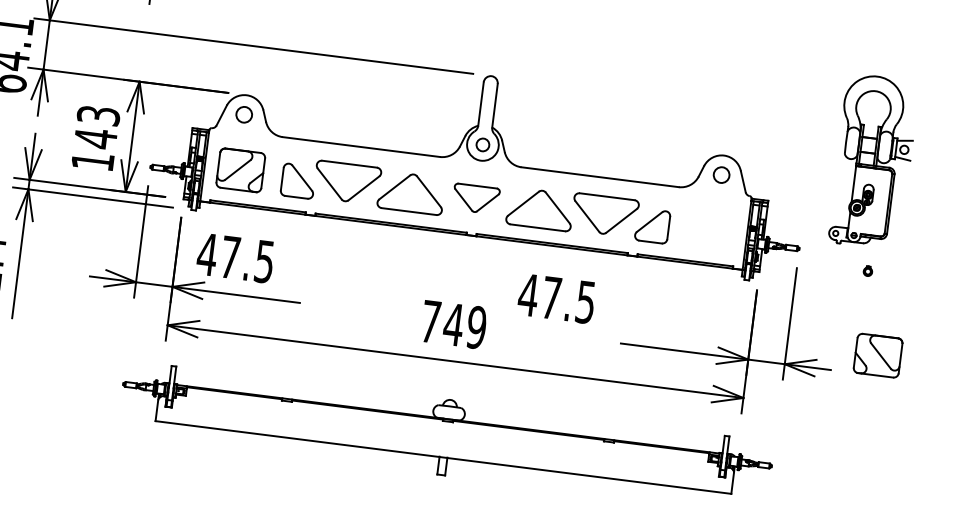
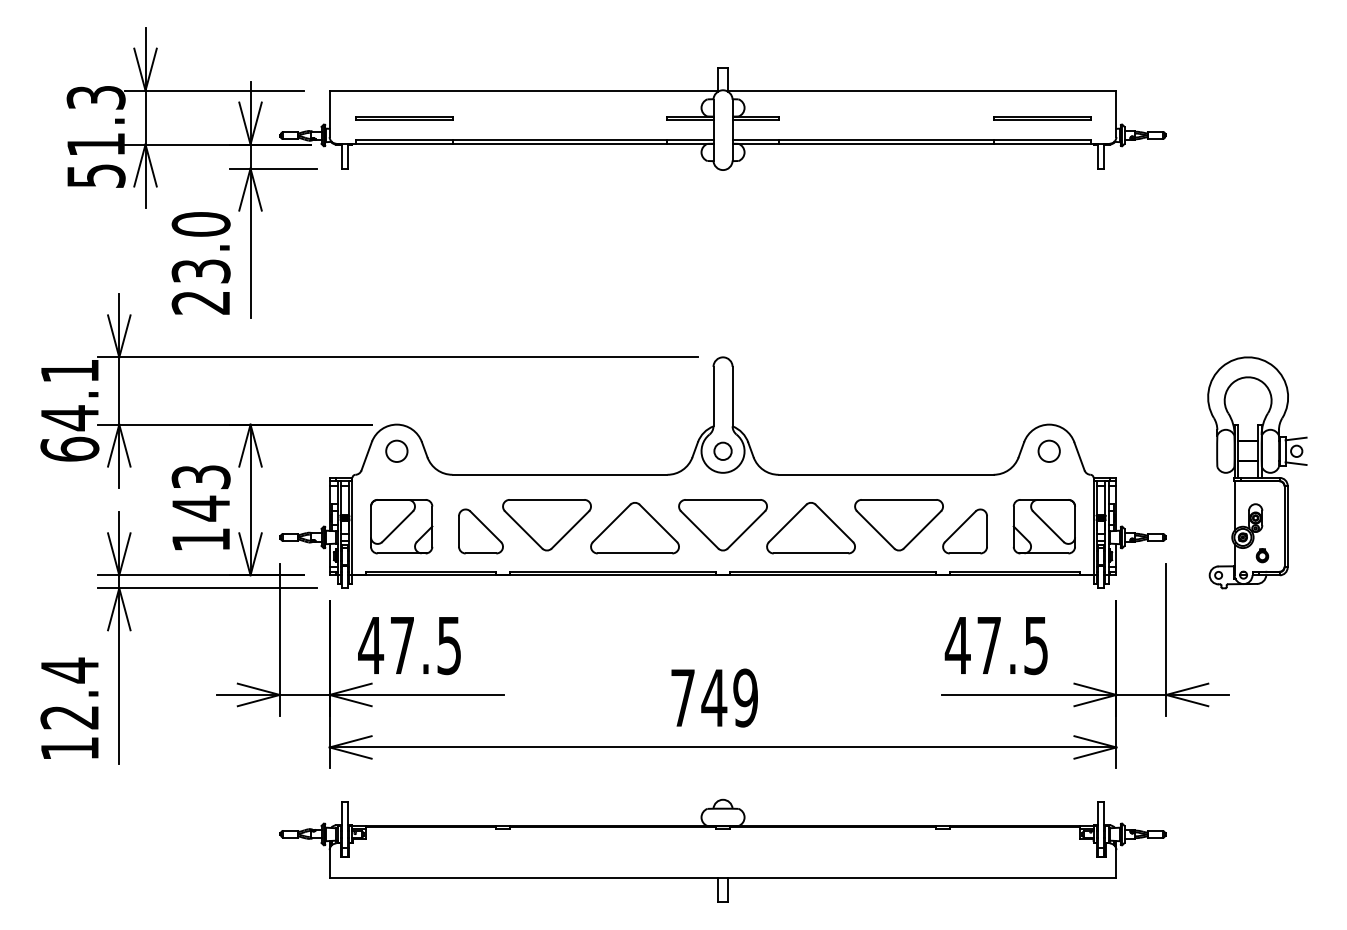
part: (873, 161) -> (1257, 472), moved
part: (475, 199) -> (722, 525), size x1.43
text: (555, 299) -> (995, 646), moved
part: (877, 355) -> (1043, 526), moved

